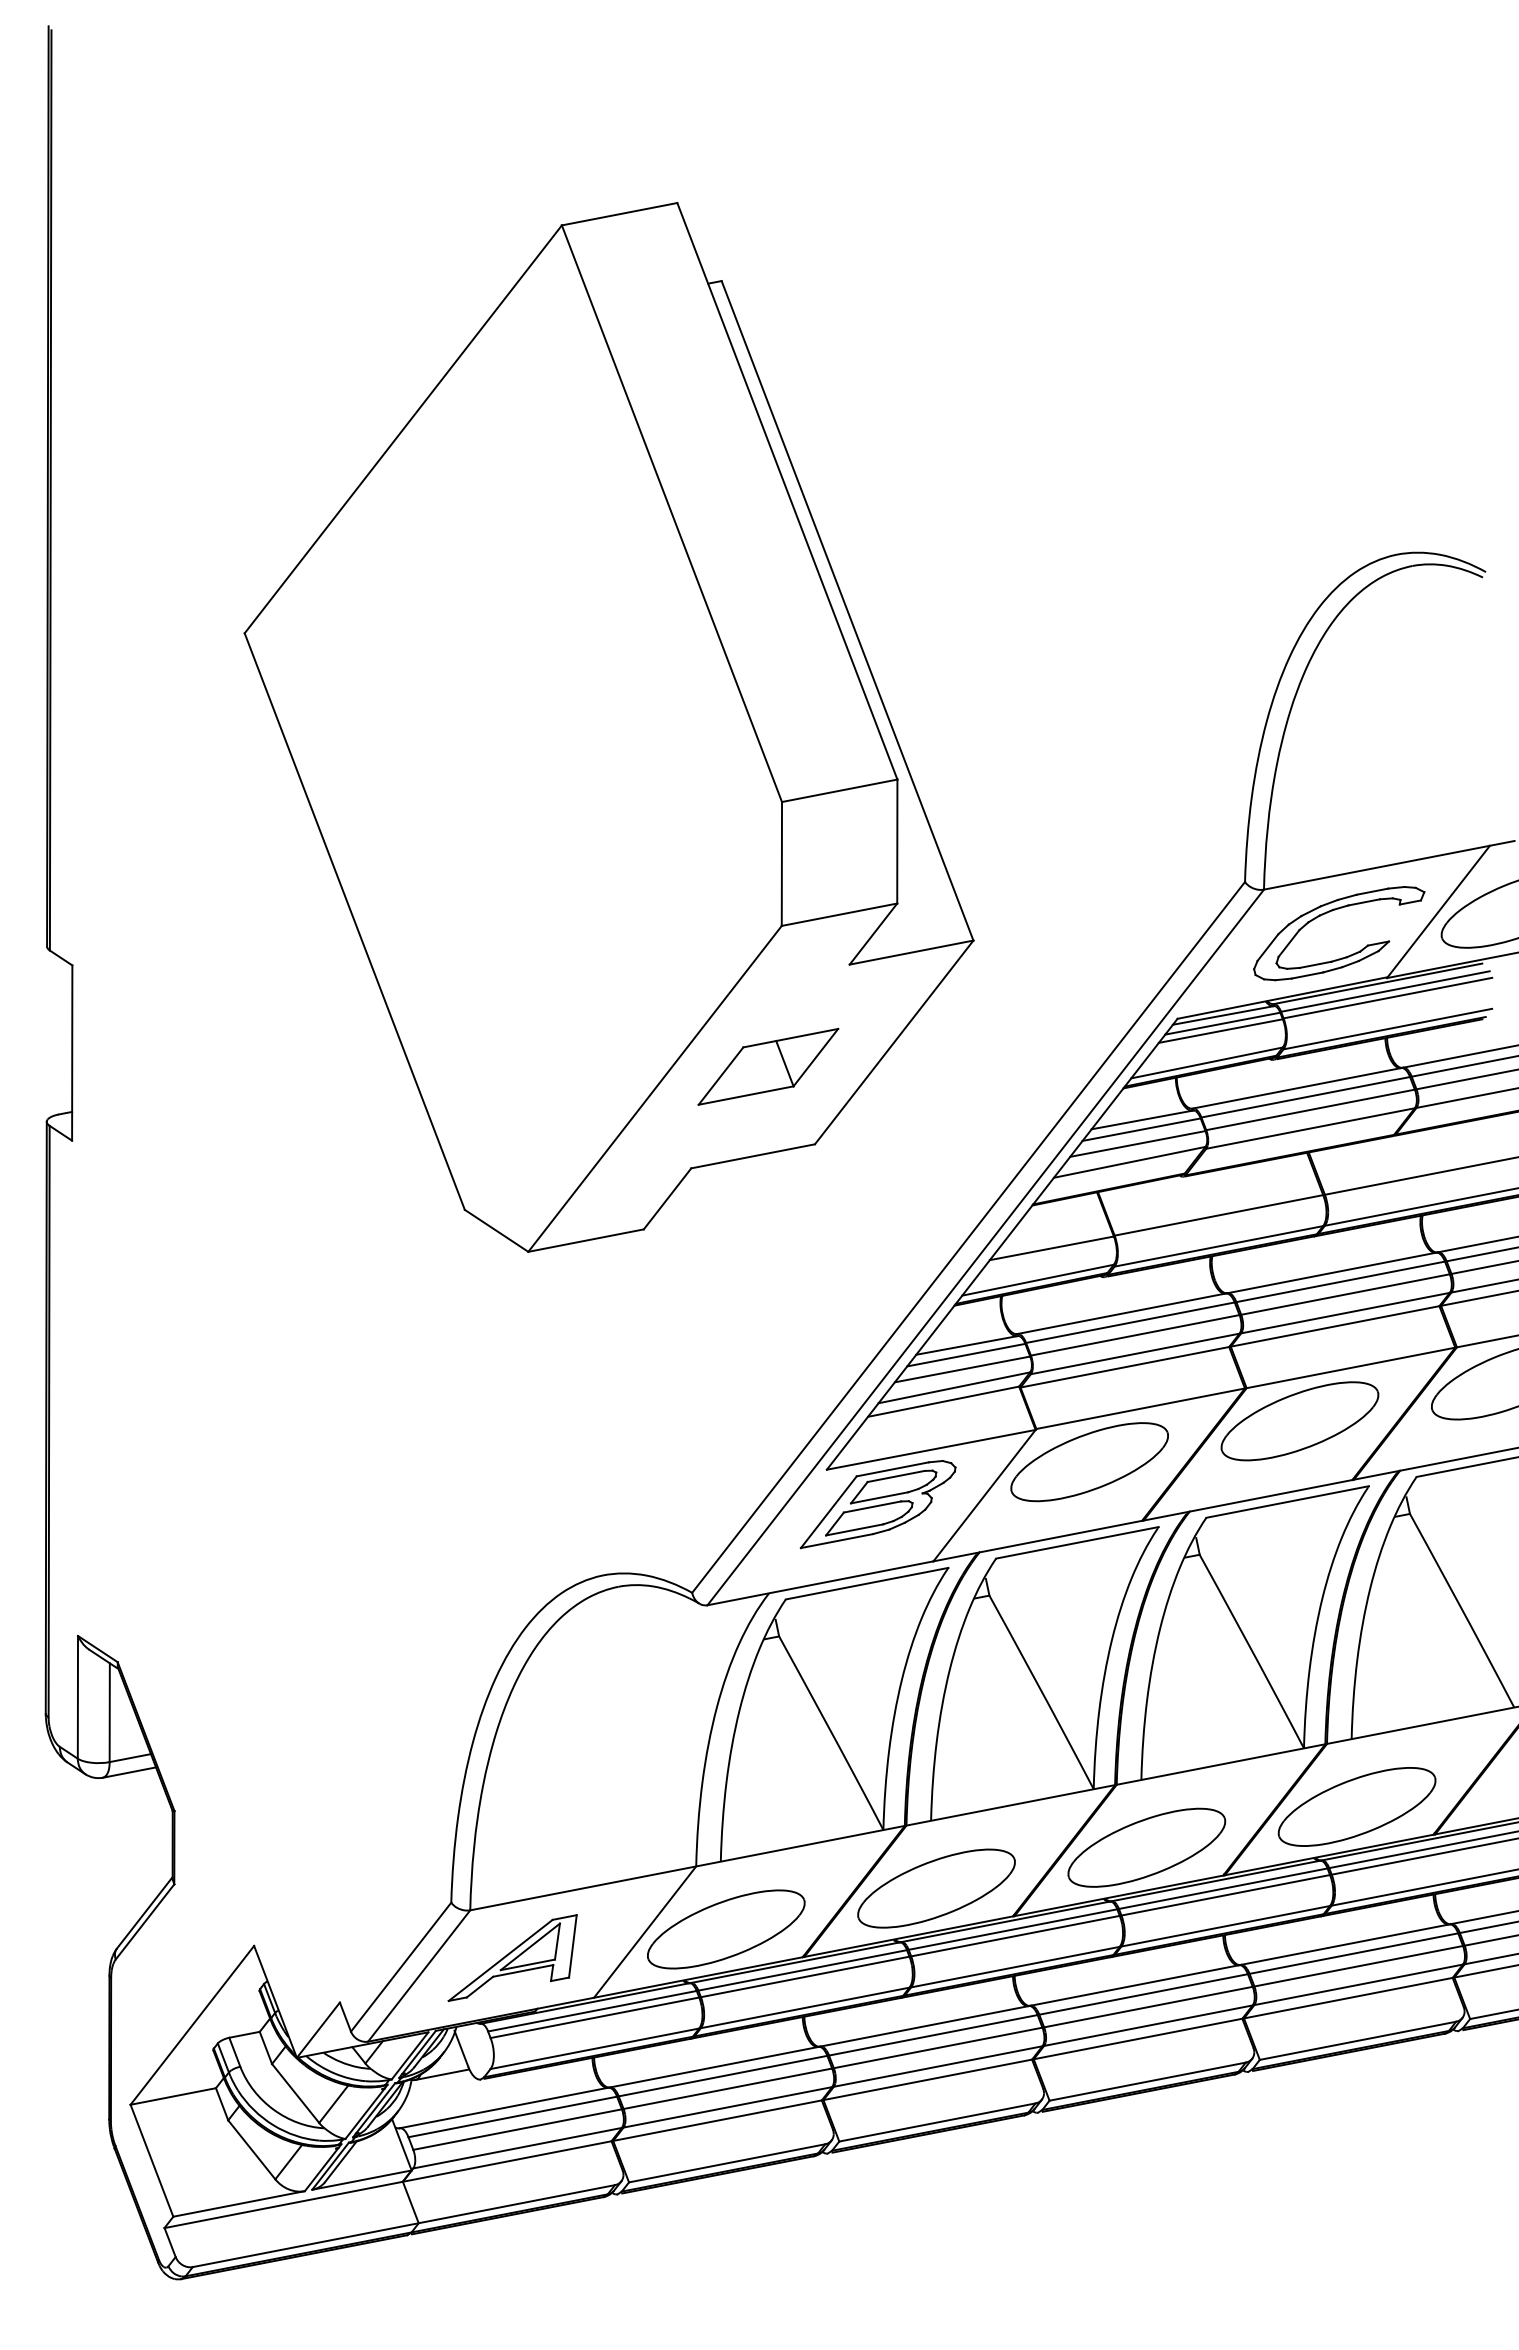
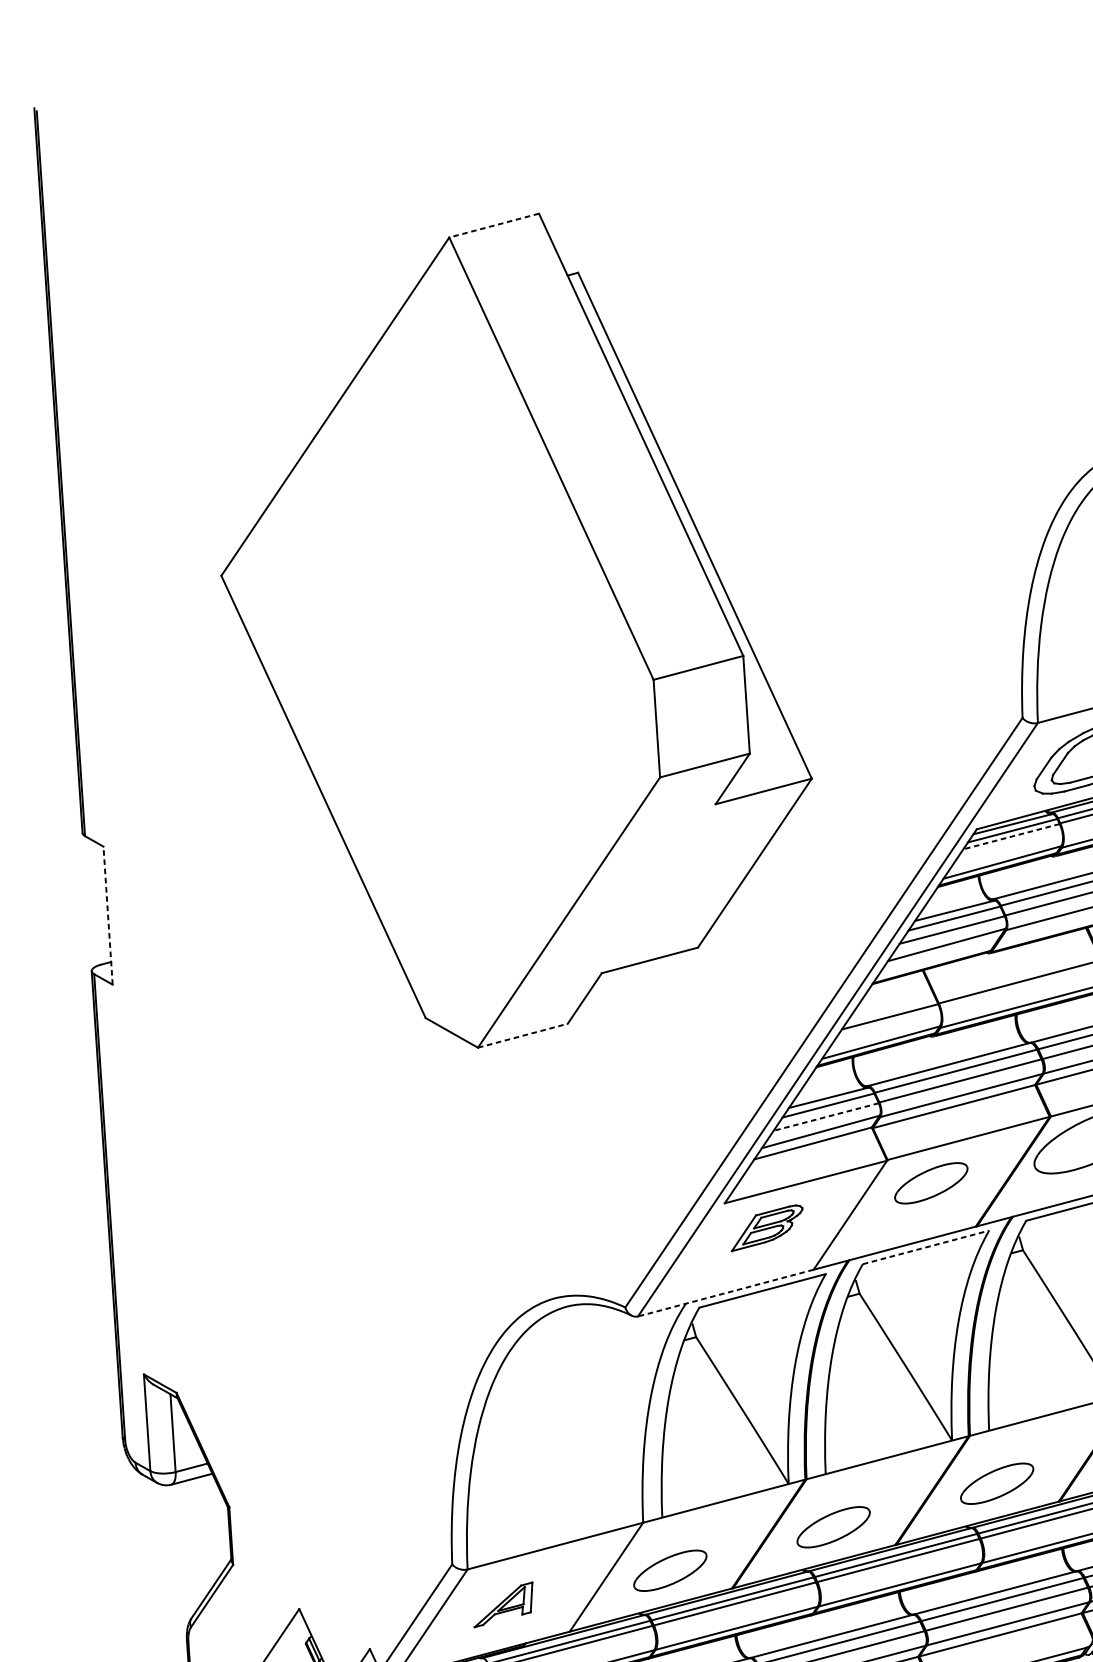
line: (619, 214) -> (494, 225), solid -> dashed
line: (1220, 1031) -> (1011, 837), solid -> dashed
line: (72, 1053) -> (108, 915), solid -> dashed
part: (768, 1066) -> (657, 888), removed
line: (586, 1240) -> (523, 1035), solid -> dashed
line: (962, 1369) -> (826, 1117), solid -> dashed
part: (1089, 1462) -> (931, 1183), size x0.6
part: (877, 1504) -> (766, 1227), size x0.6
line: (1077, 1542) -> (926, 1247), solid -> dashed
line: (819, 1583) -> (725, 1293), solid -> dashed
part: (1146, 1847) -> (996, 1483), size x0.6
part: (936, 1888) -> (833, 1527), size x0.6
part: (726, 1929) -> (670, 1570), size x0.6
part: (512, 1958) -> (503, 1605), size x0.6

